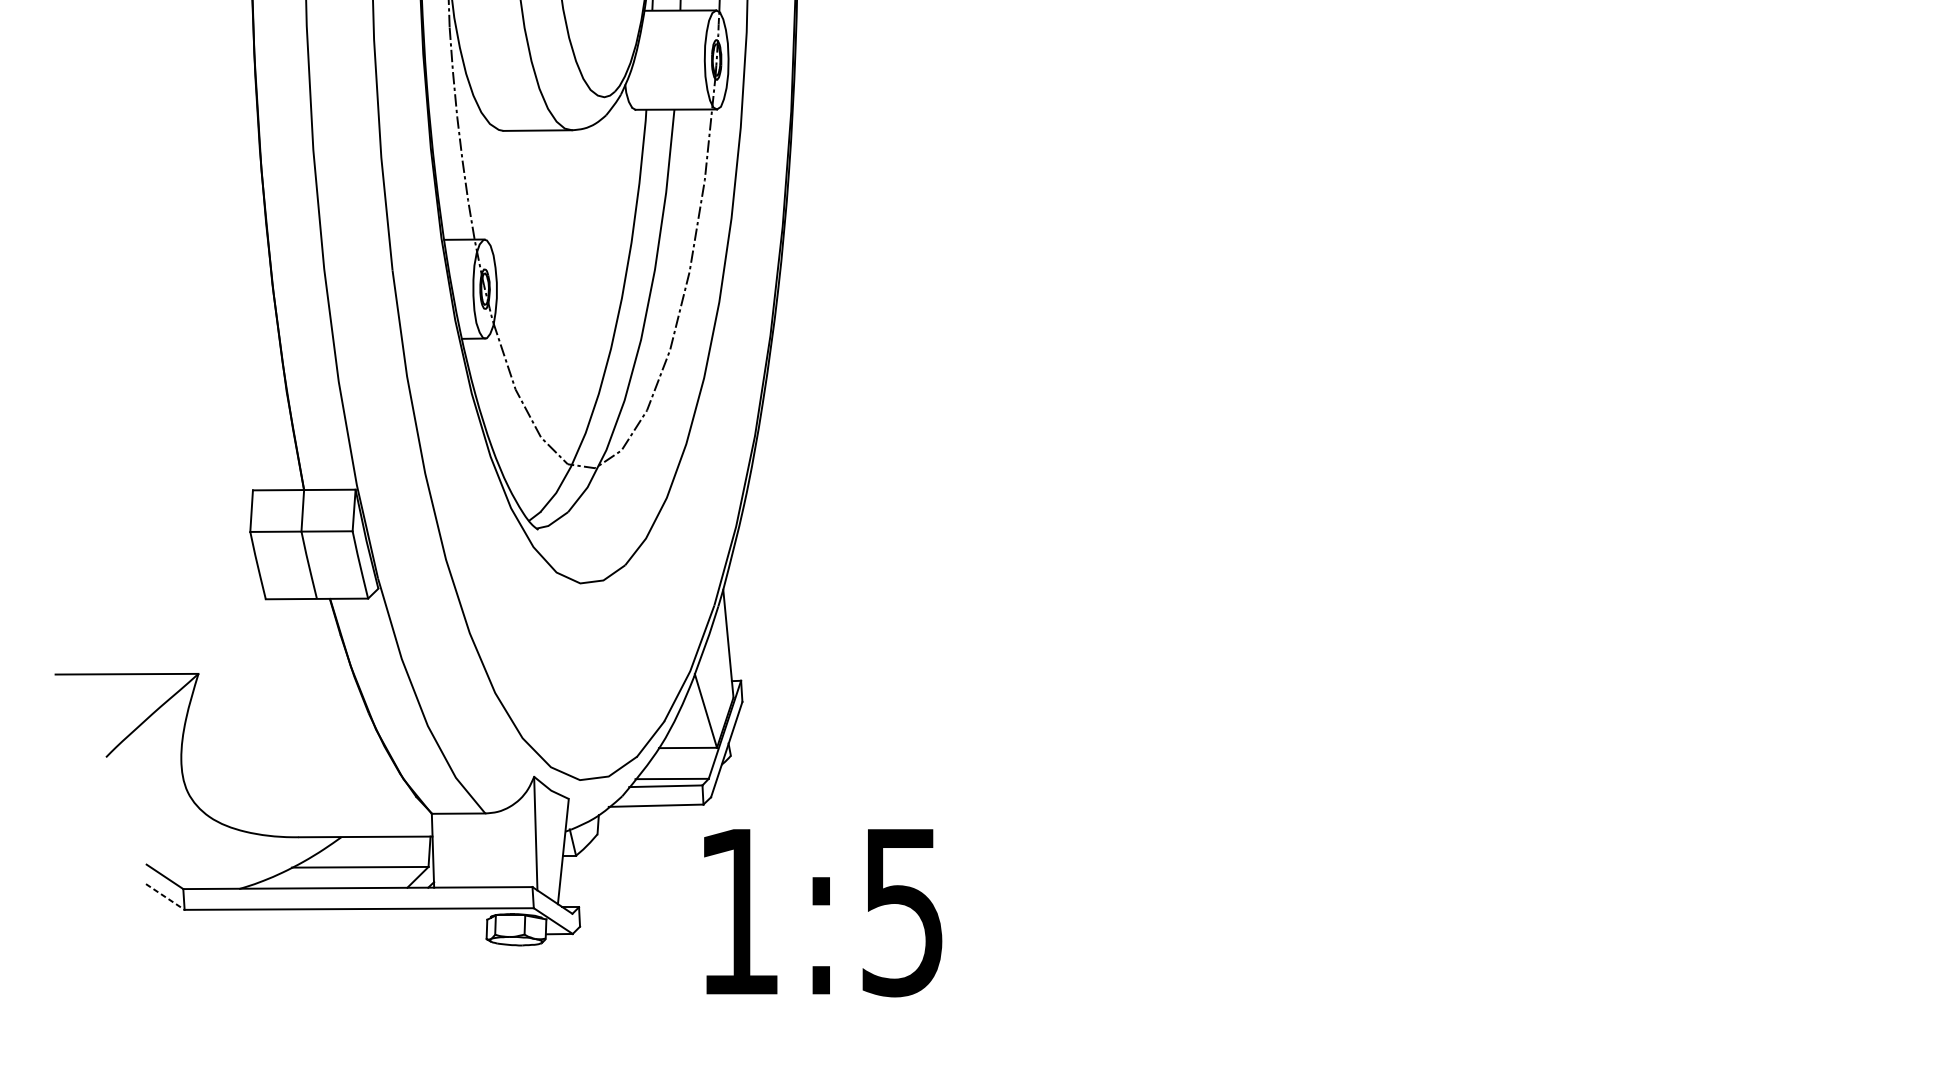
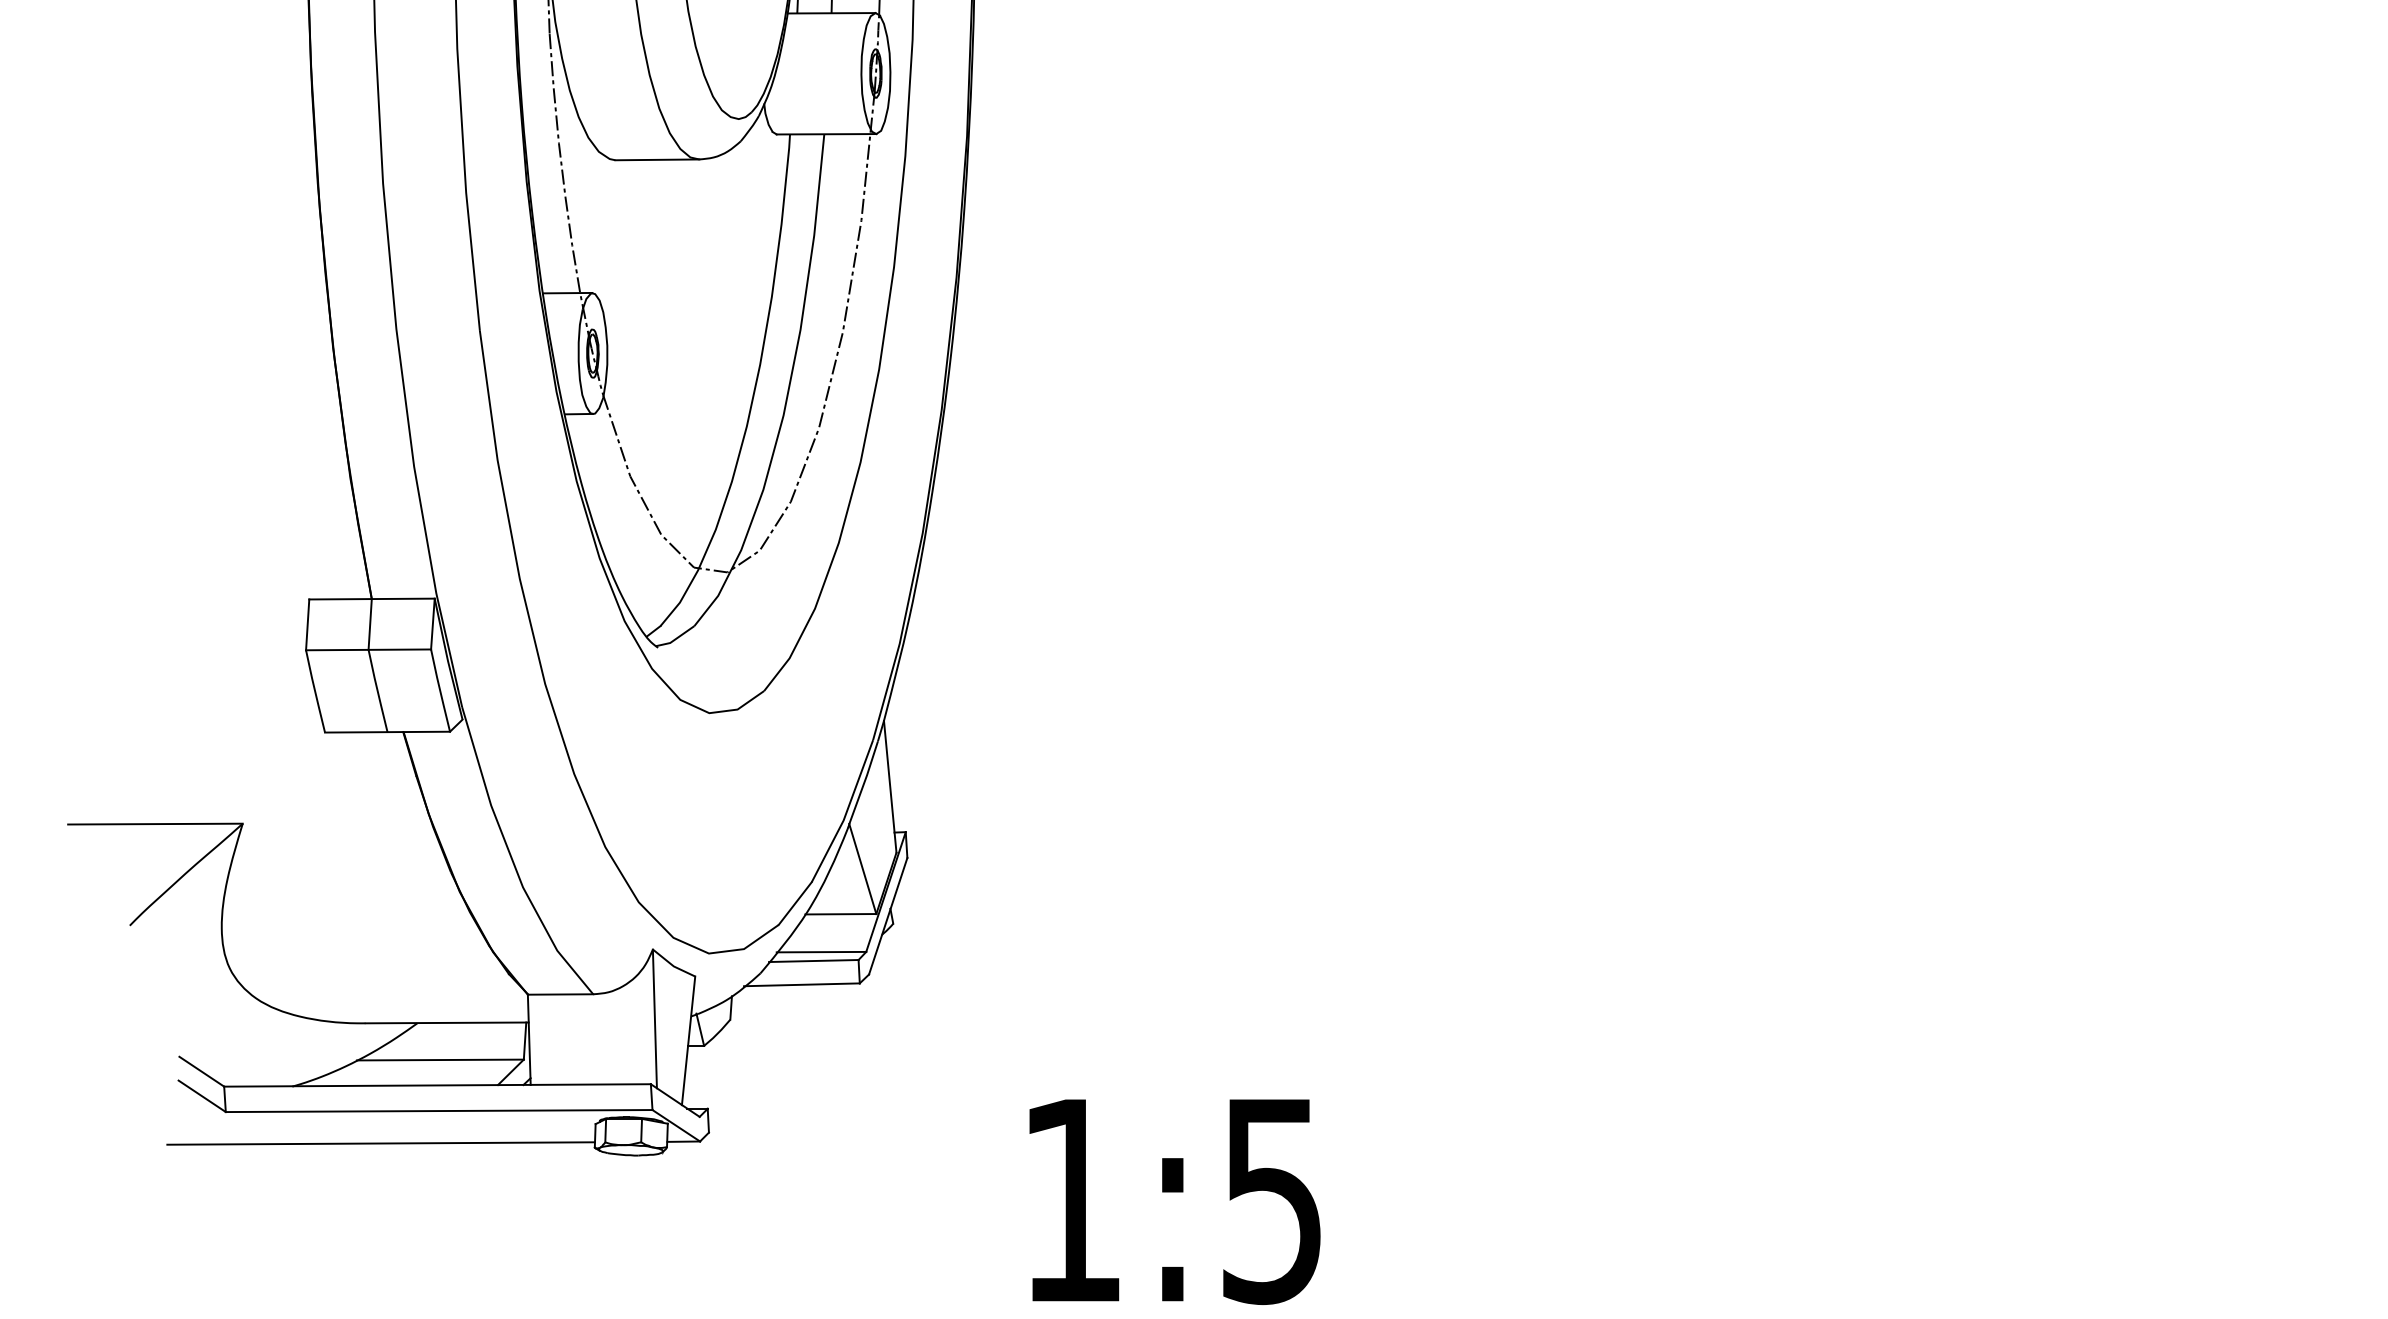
line: (165, 897) -> (202, 1096), dashed -> solid
text: (822, 912) -> (1174, 1201), moved
line: (311, 935) -> (380, 1143), added

